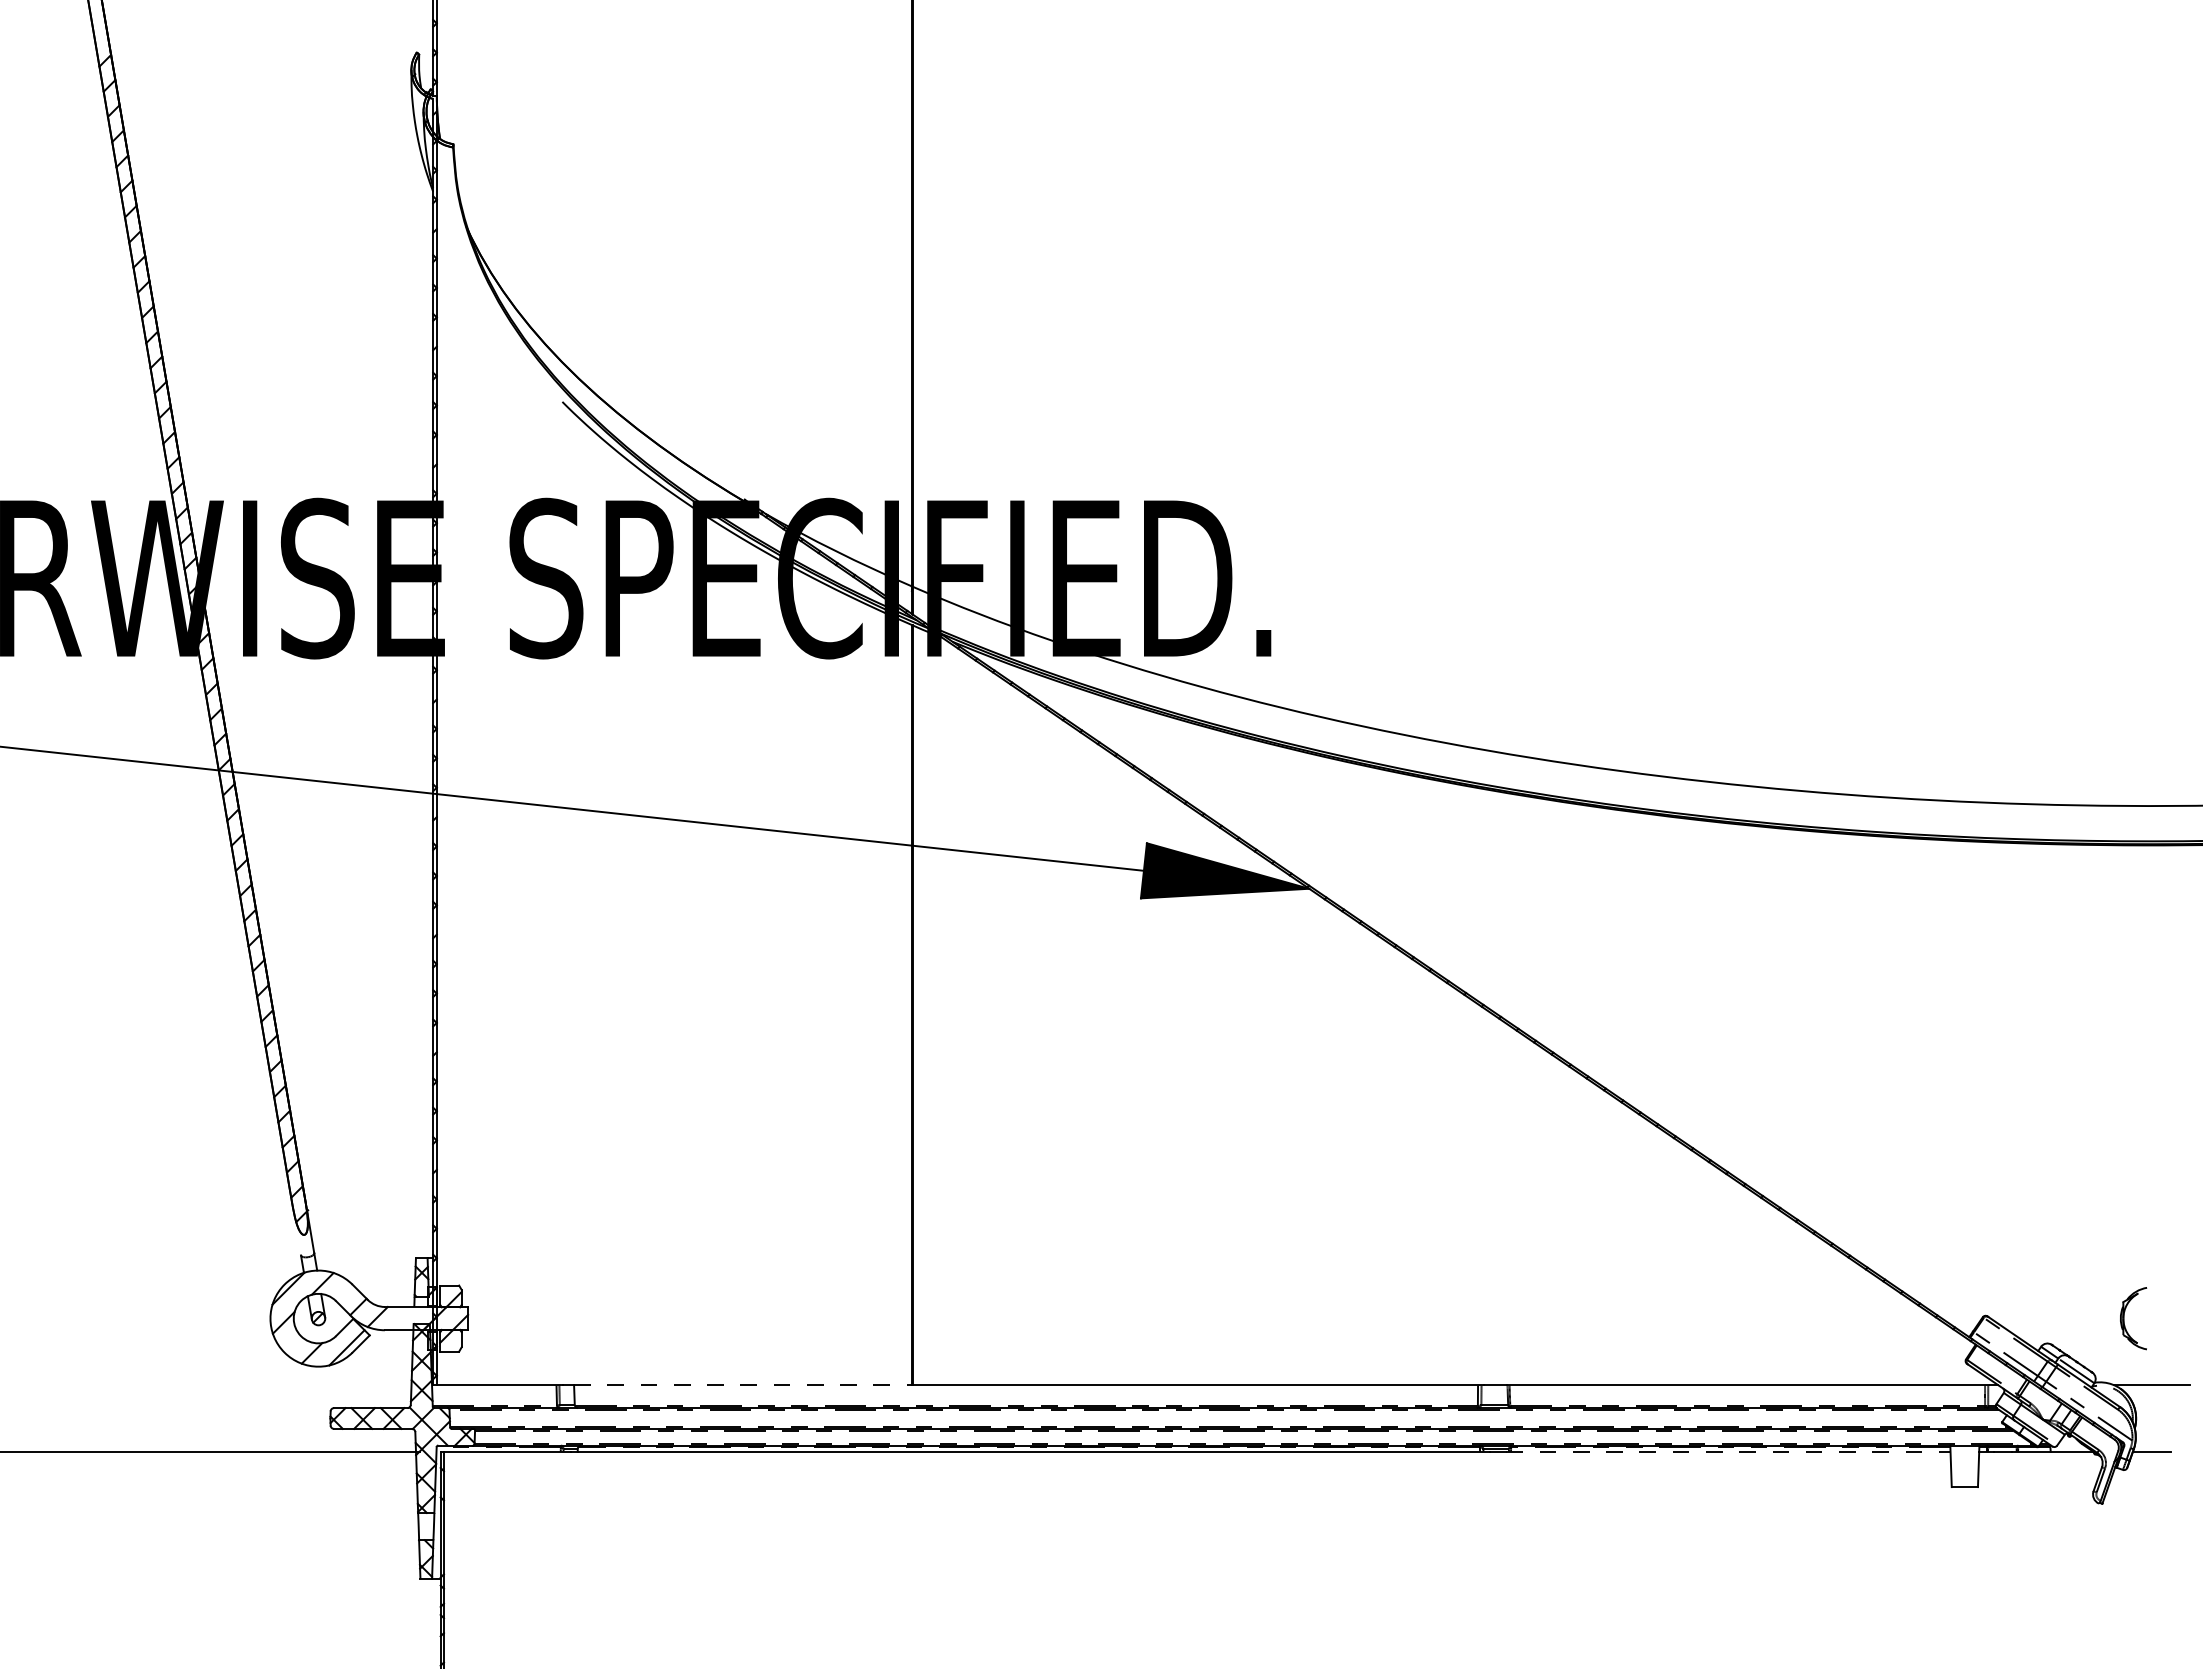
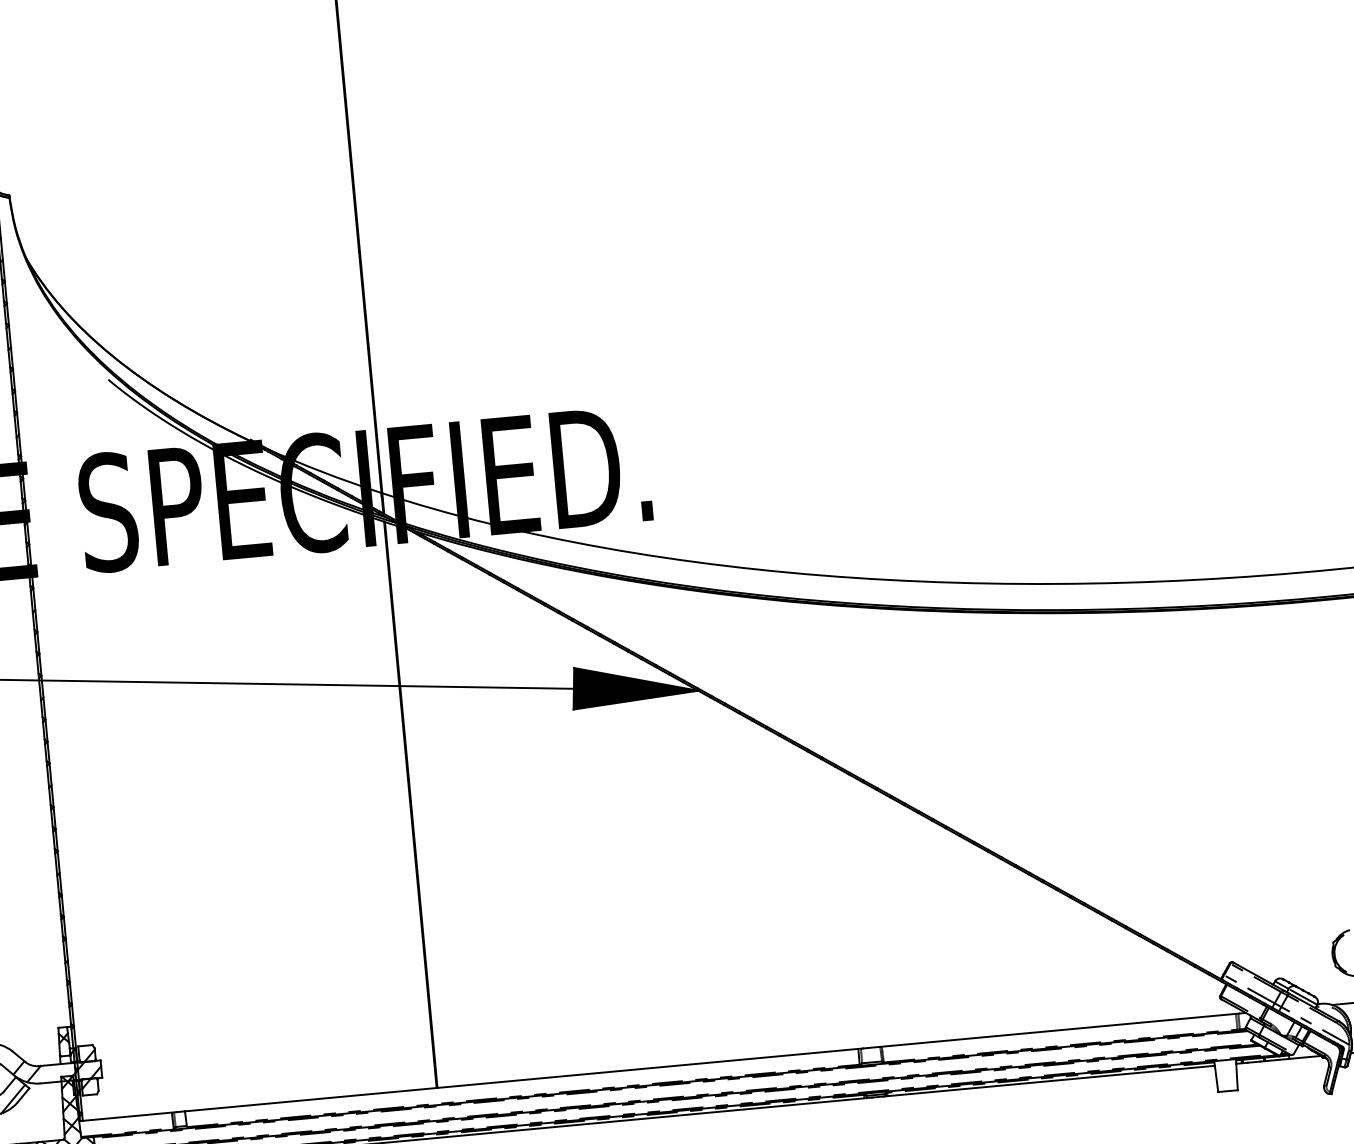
line: (743, 1385) -> (311, 1099), dashed -> solid
line: (1728, 1451) -> (1049, 1080), dashed -> solid

